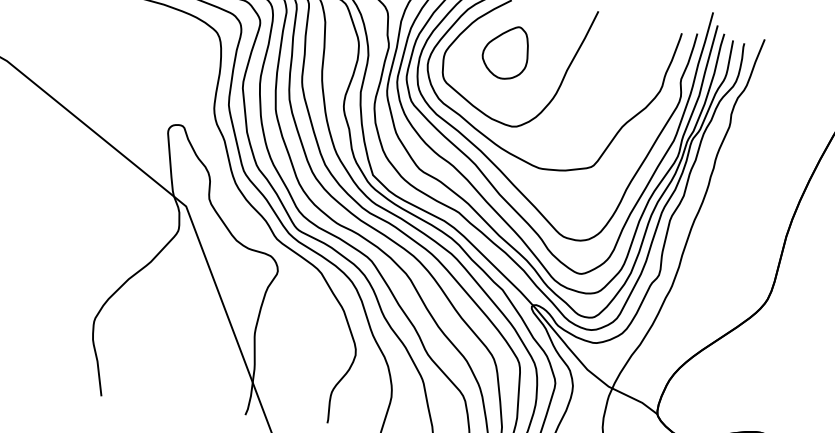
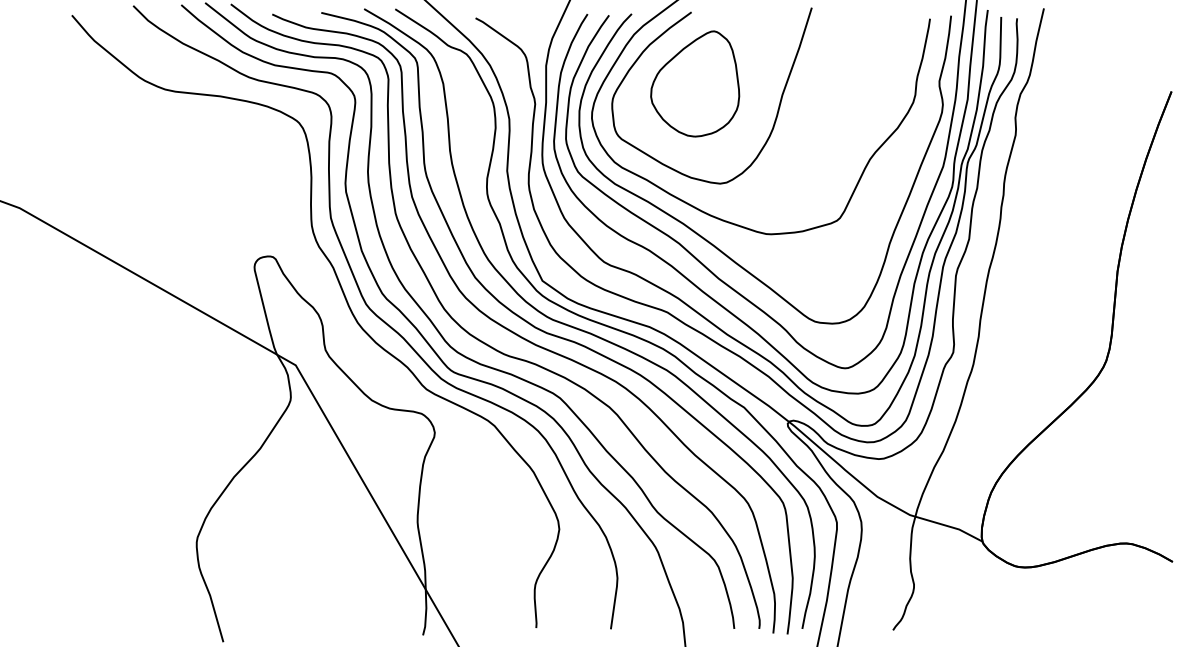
part: (506, 51) -> (695, 83), size x1.43

